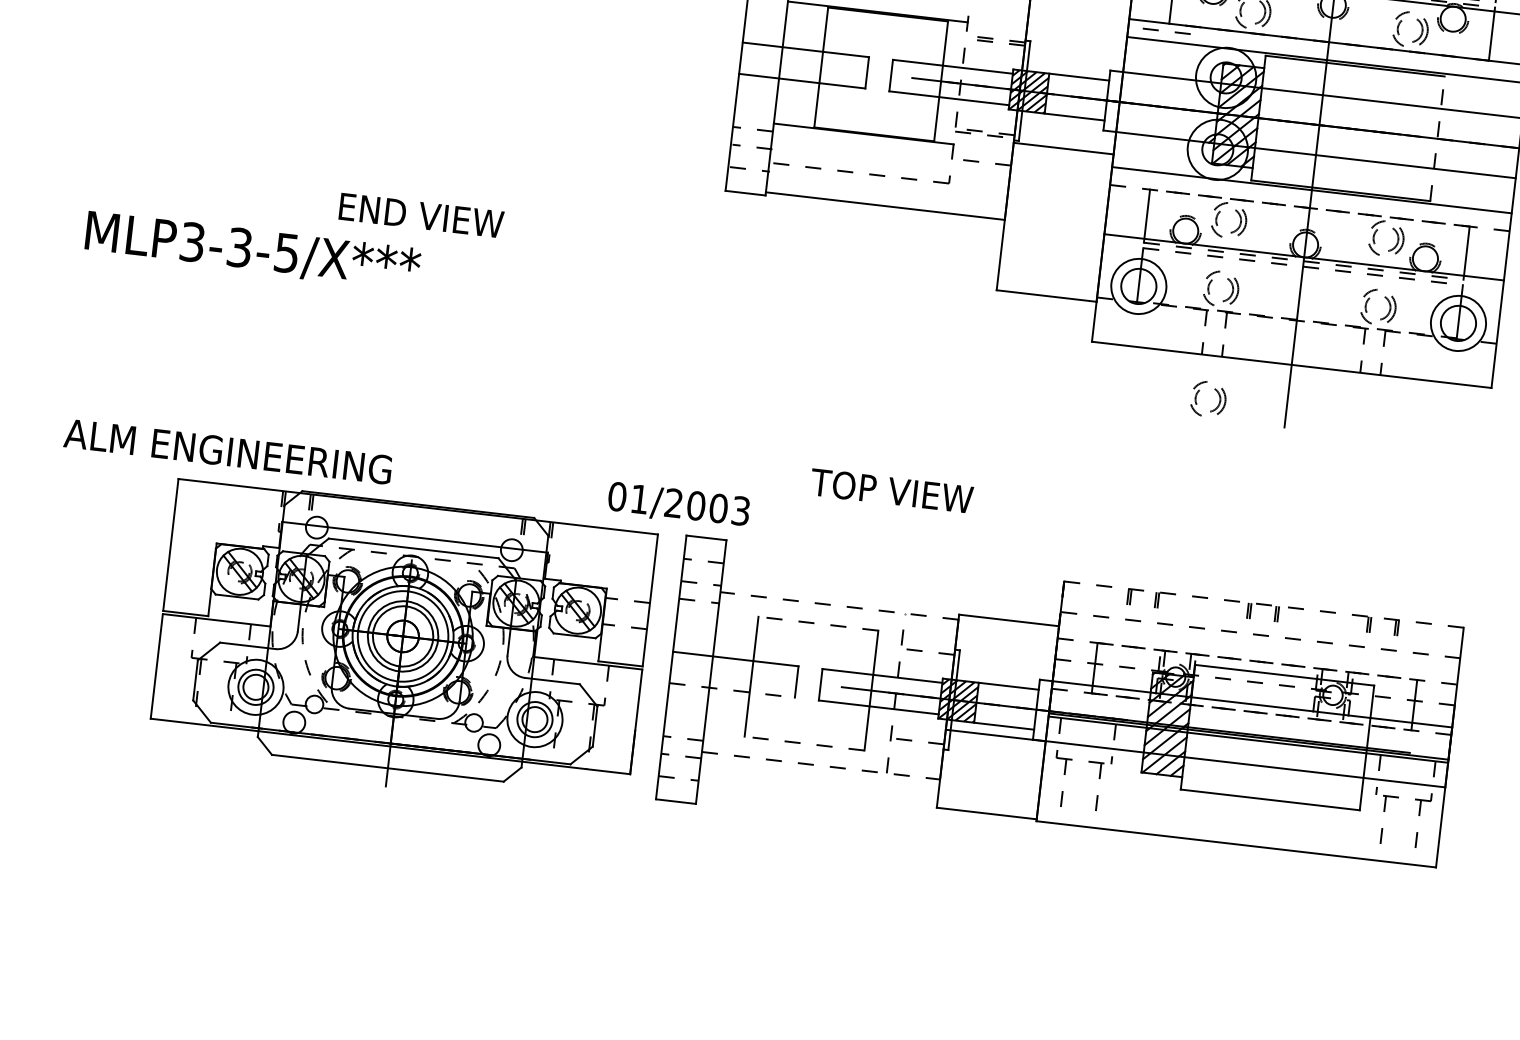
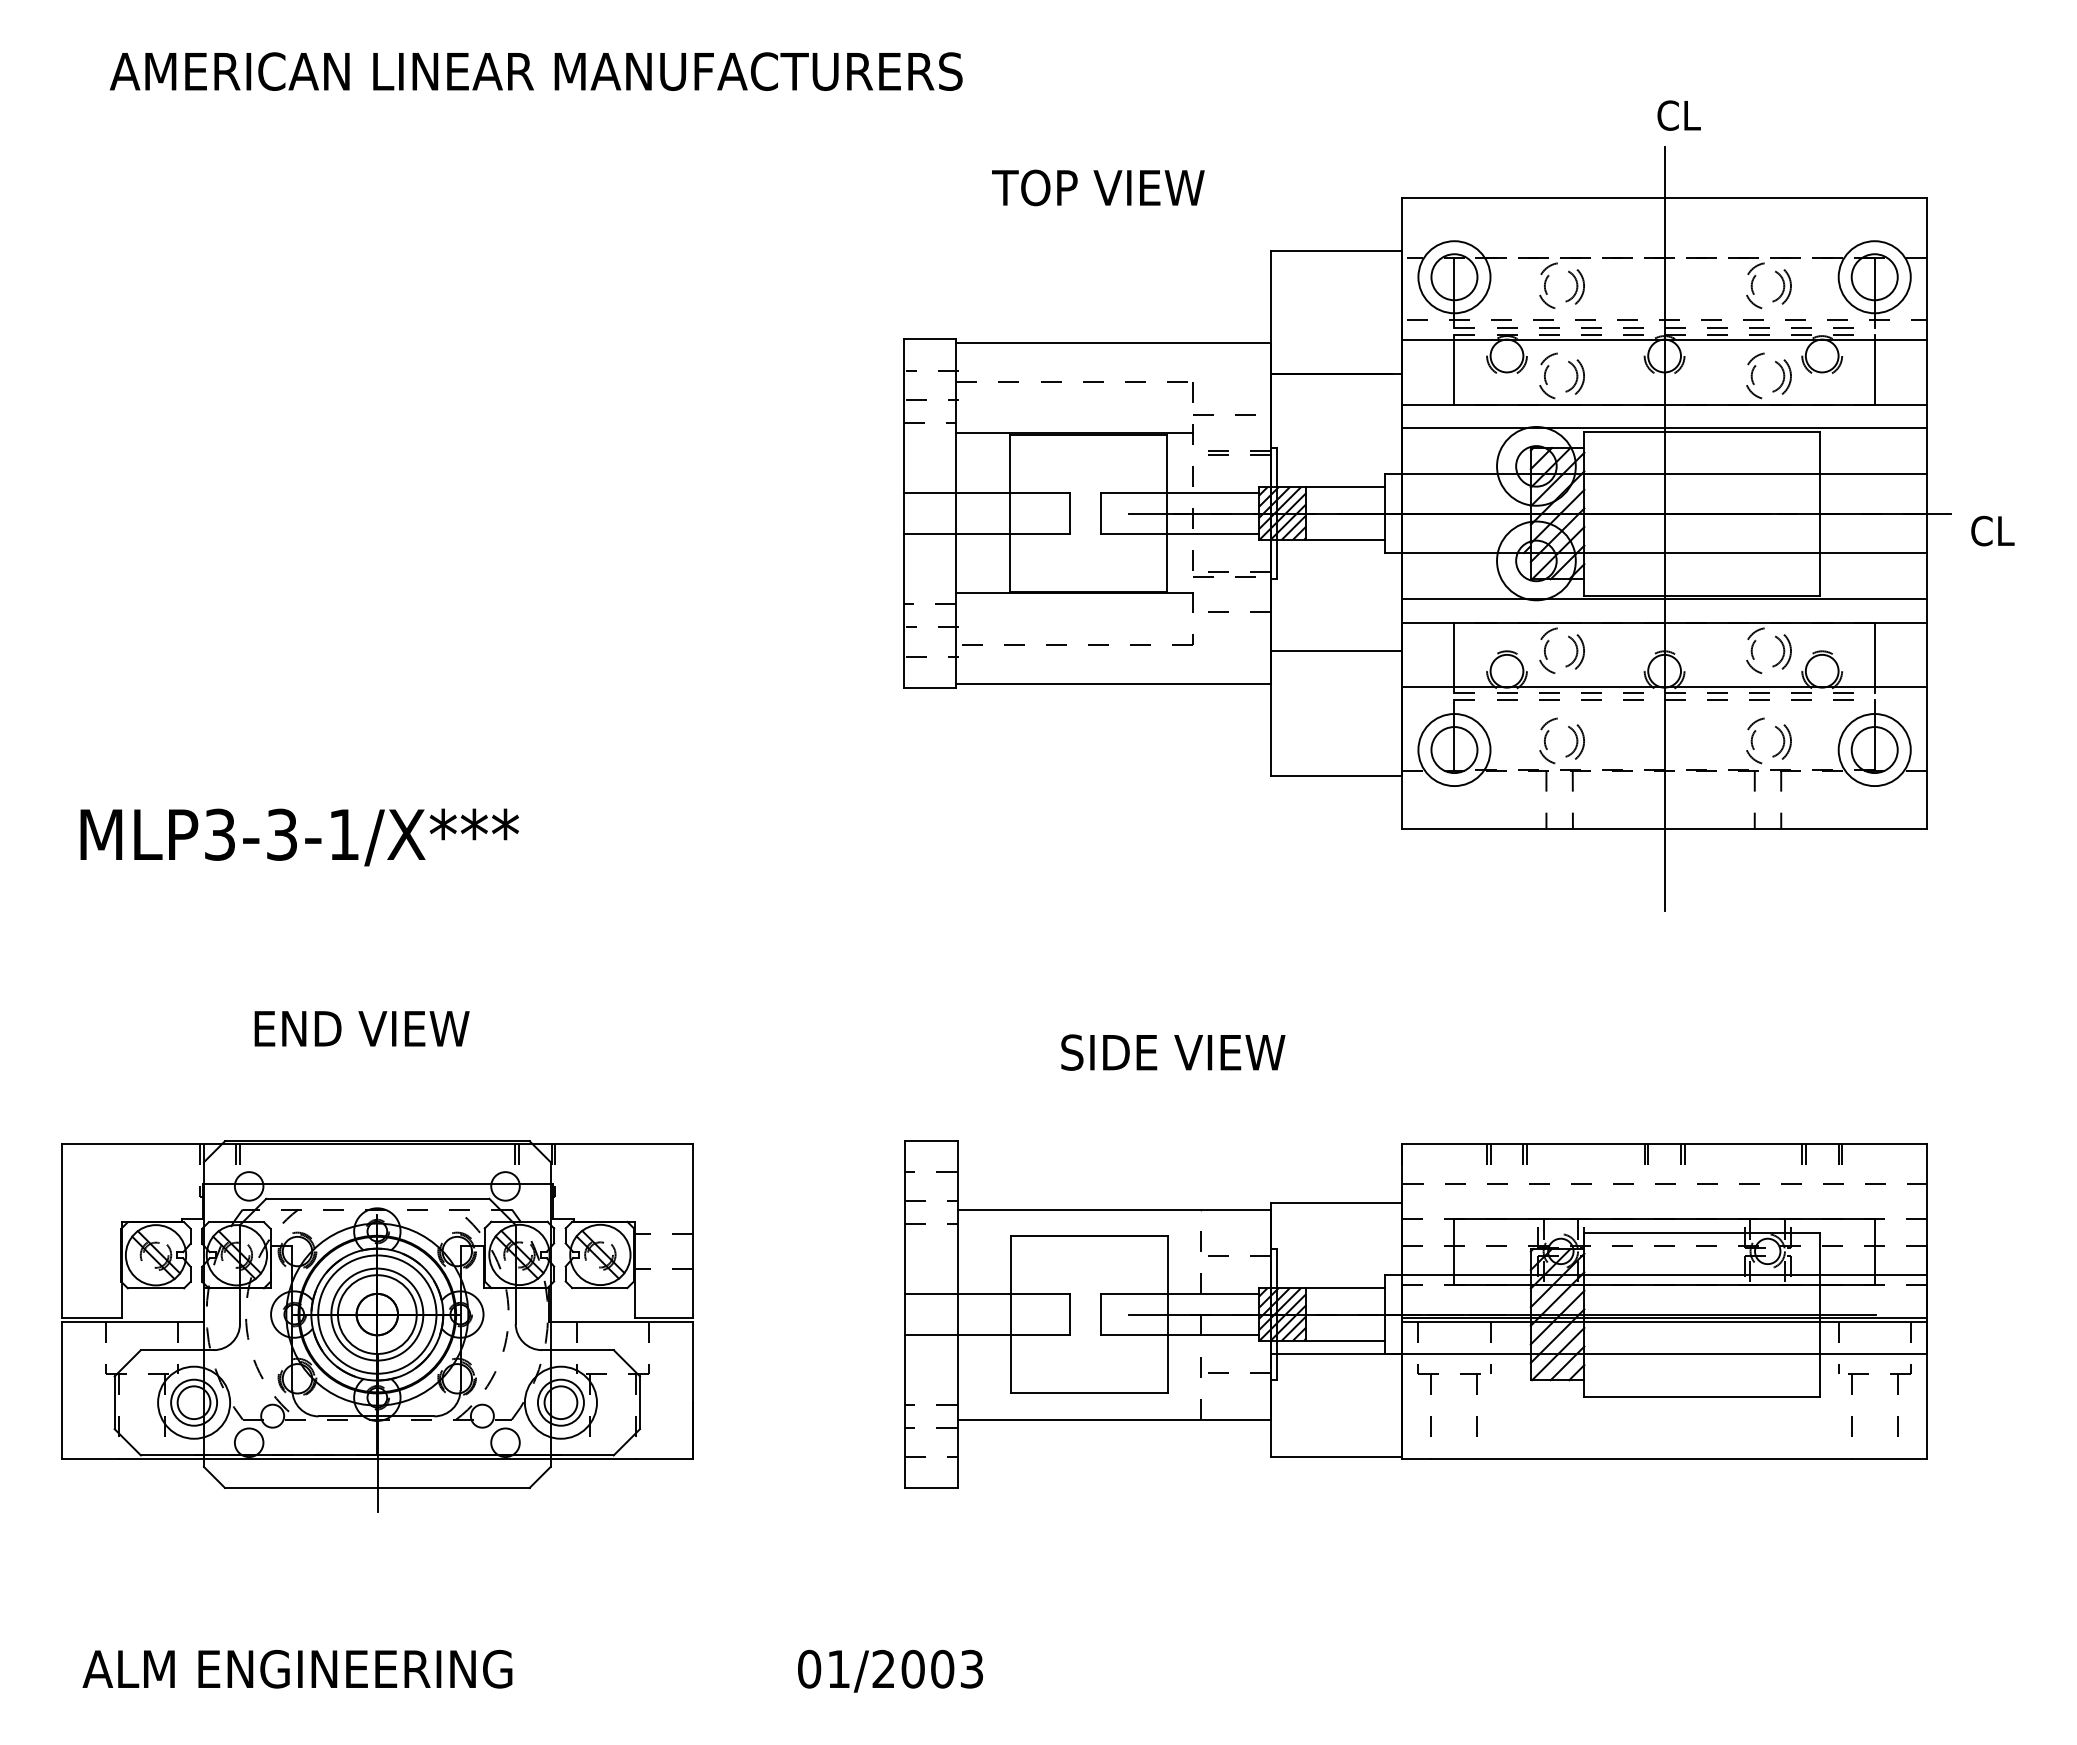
line: (1158, 30) -> (1213, 414), moved
line: (1437, 138) -> (1819, 513), dashed -> solid
line: (1063, 148) -> (1335, 651), moved
line: (1309, 207) -> (1664, 622), dashed -> solid
text: (421, 215) -> (361, 1028), moved
text: (286, 252) -> (343, 834), MLP3-3-5/X*** -> MLP3-3-1/X***
part: (1216, 391) -> (1570, 874), removed
text: (406, 473) -> (532, 1670), moved
text: (897, 491) -> (1171, 1052), TOP VIEW -> SIDE VIEW
line: (1263, 604) -> (1664, 1144), dashed -> solid
line: (839, 605) -> (1114, 1209), dashed -> solid
line: (818, 623) -> (1089, 1235), dashed -> solid
part: (402, 645) -> (377, 1326), moved
line: (1258, 661) -> (1665, 1218), dashed -> solid
line: (732, 690) -> (987, 1335), dashed -> solid
line: (1252, 712) -> (1665, 1285), dashed -> solid
line: (804, 743) -> (1089, 1393), dashed -> solid
line: (821, 765) -> (1114, 1419), dashed -> solid

